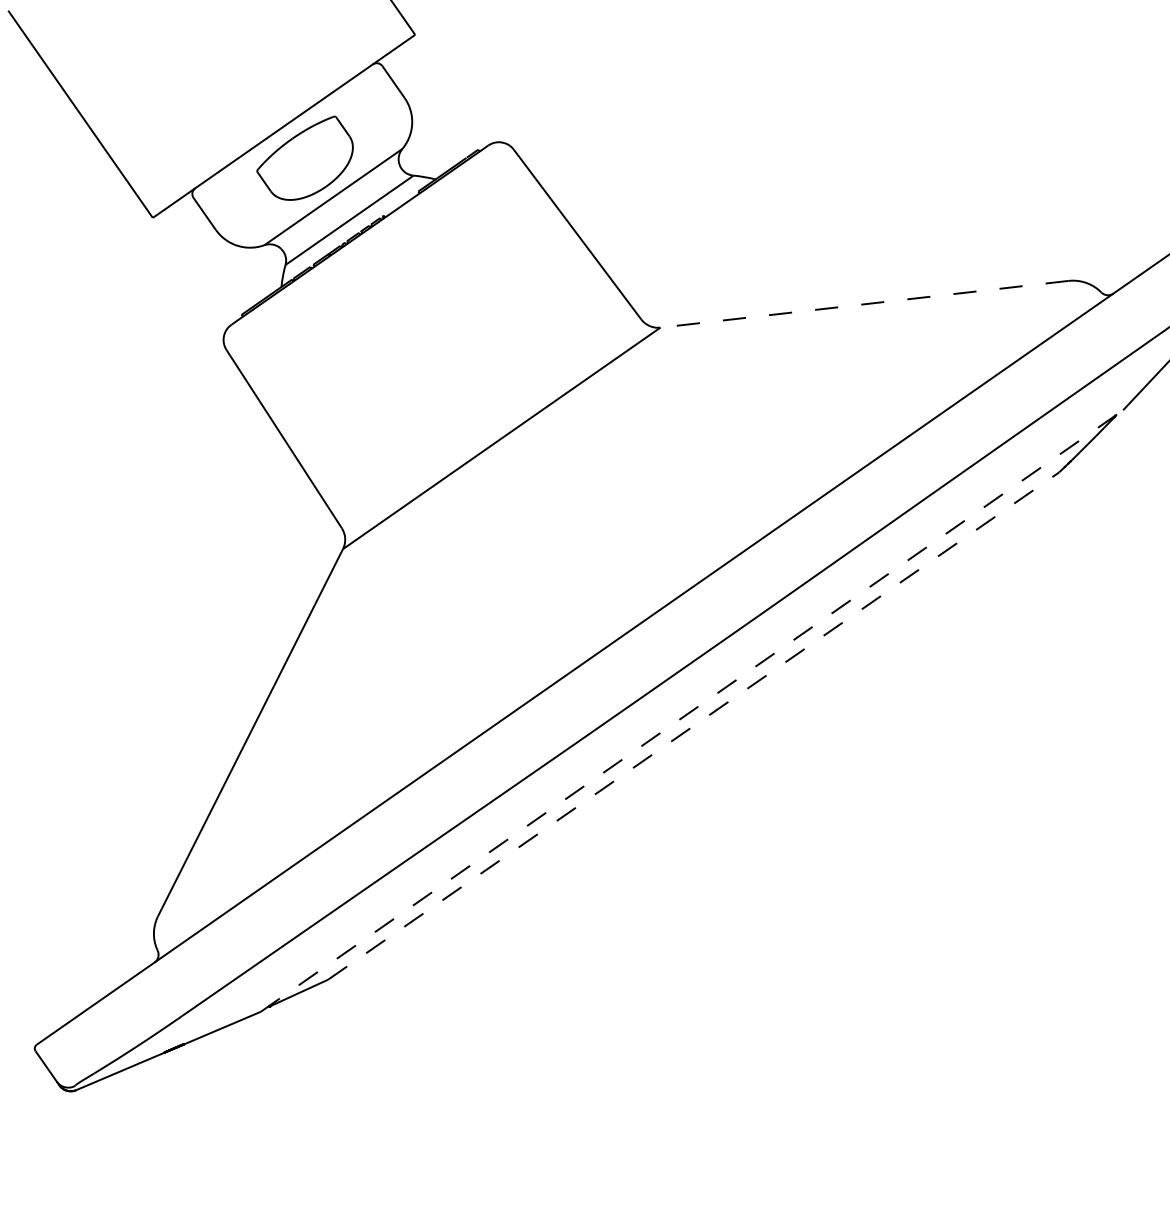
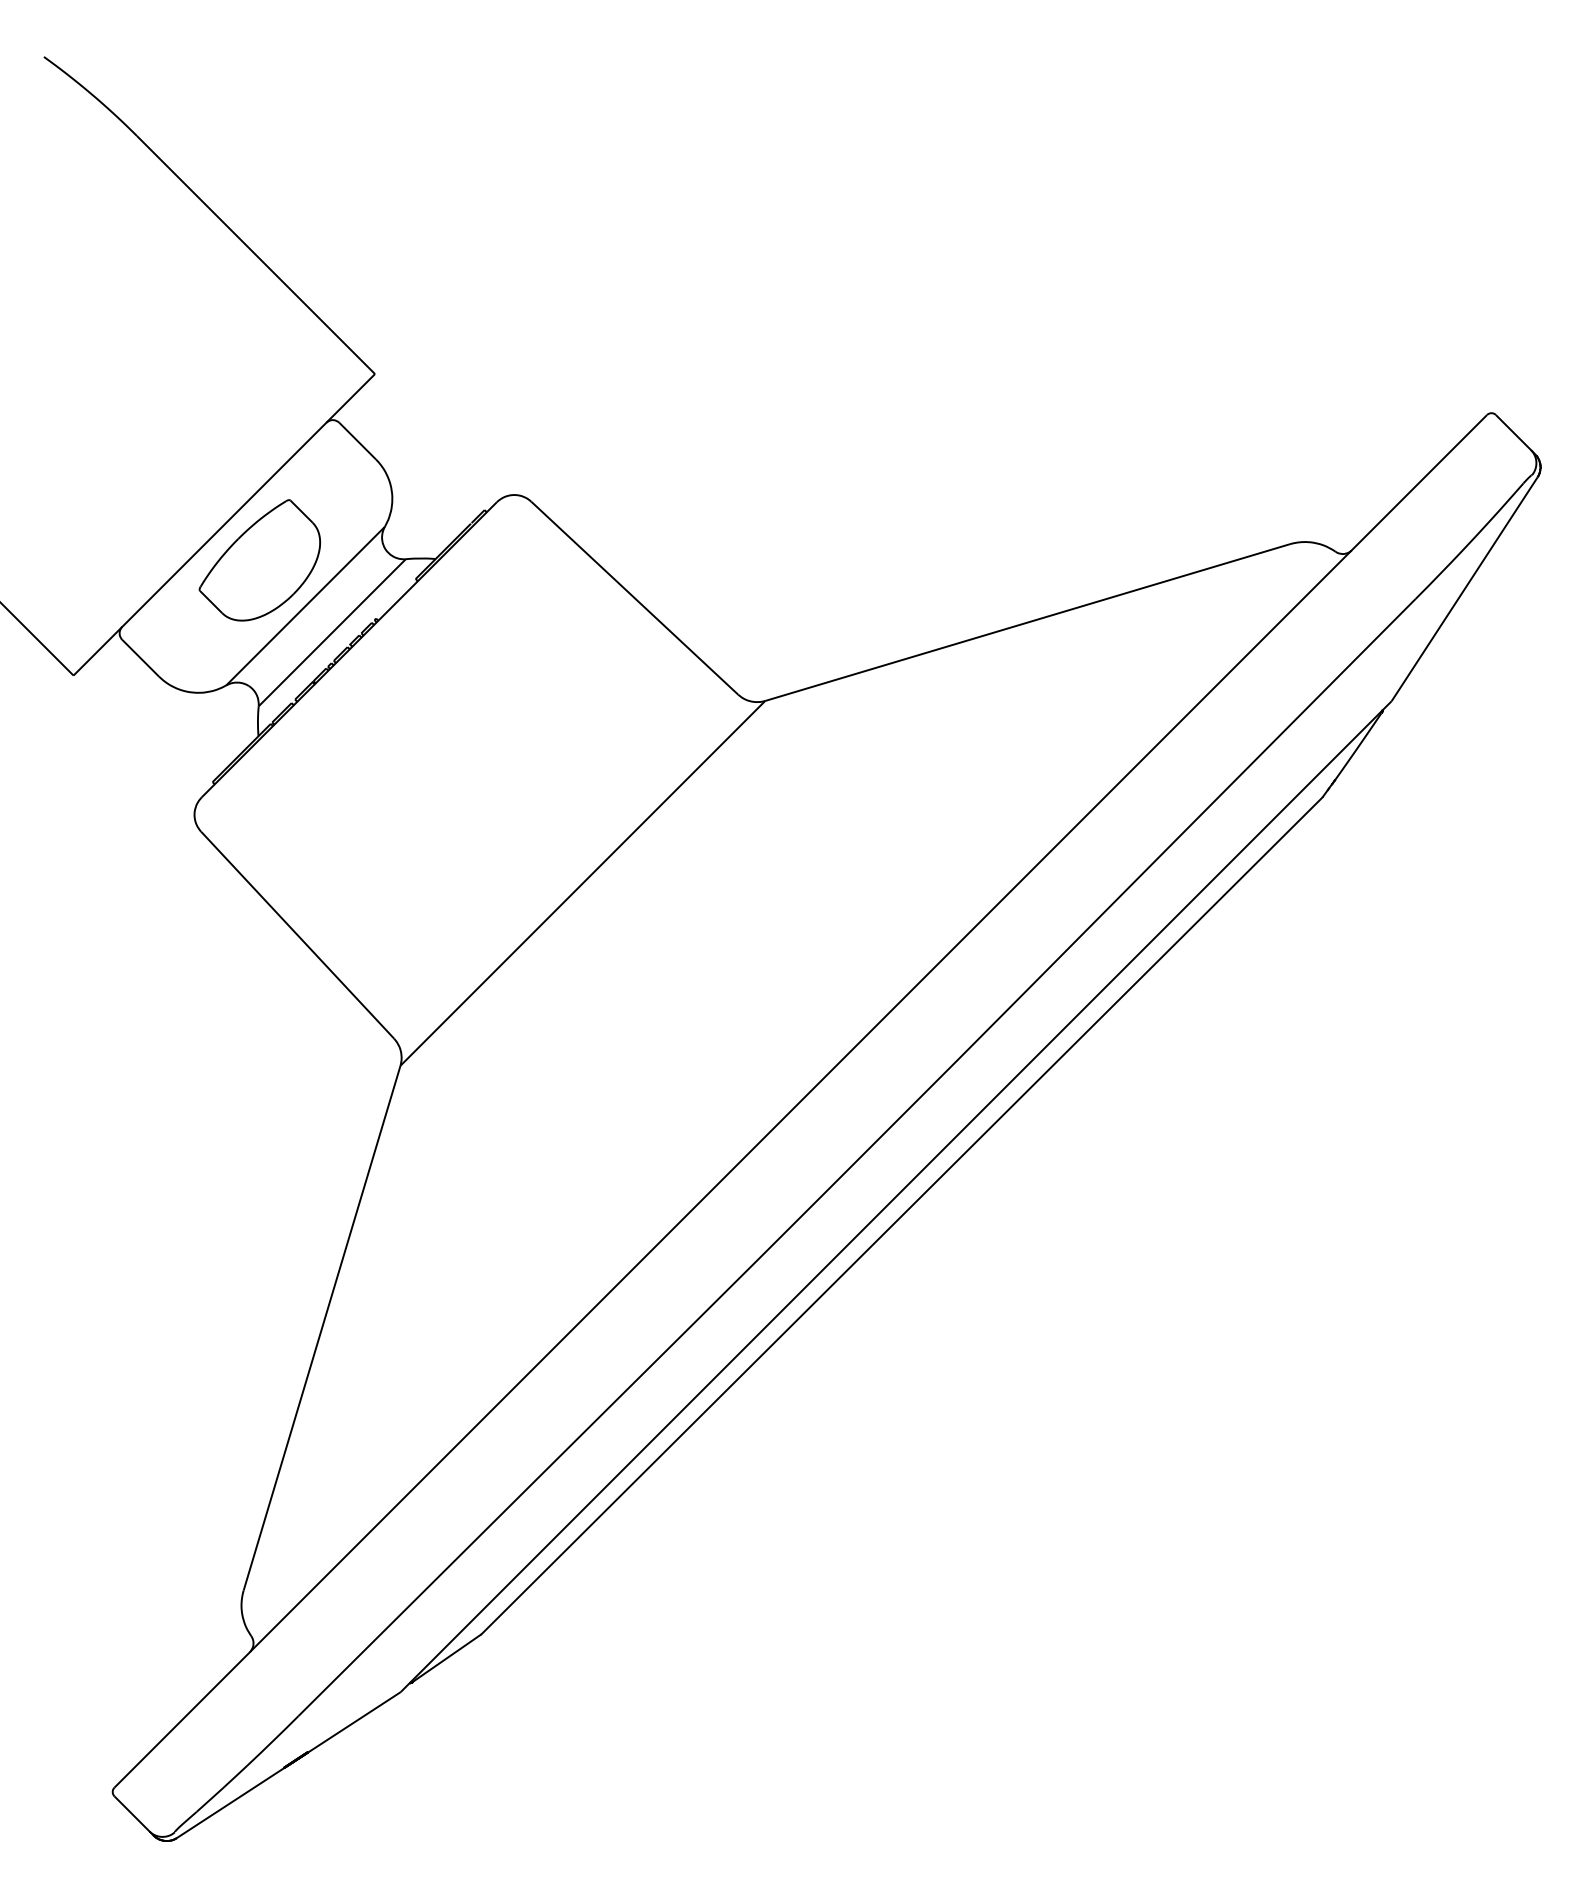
line: (864, 304) -> (1027, 622), dashed -> solid
line: (692, 710) -> (896, 1196), dashed -> solid
line: (694, 725) -> (902, 1215), dashed -> solid

